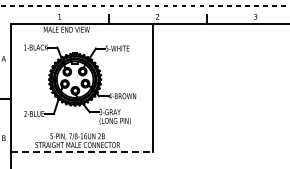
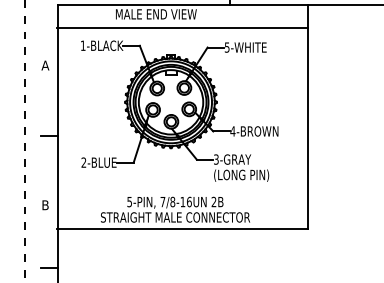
line: (81, 37) -> (182, 28), added
line: (82, 151) -> (183, 228), dashed -> solid

